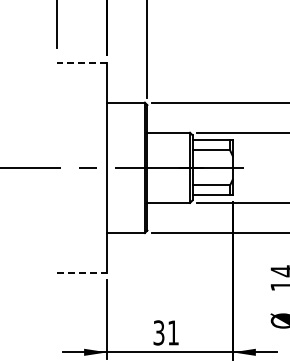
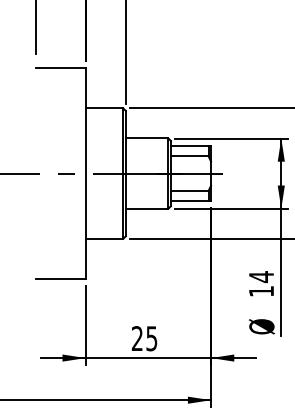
line: (82, 62) -> (60, 68), dashed -> solid
line: (83, 272) -> (61, 278), dashed -> solid
text: (166, 332) -> (144, 338), 31 -> 25

